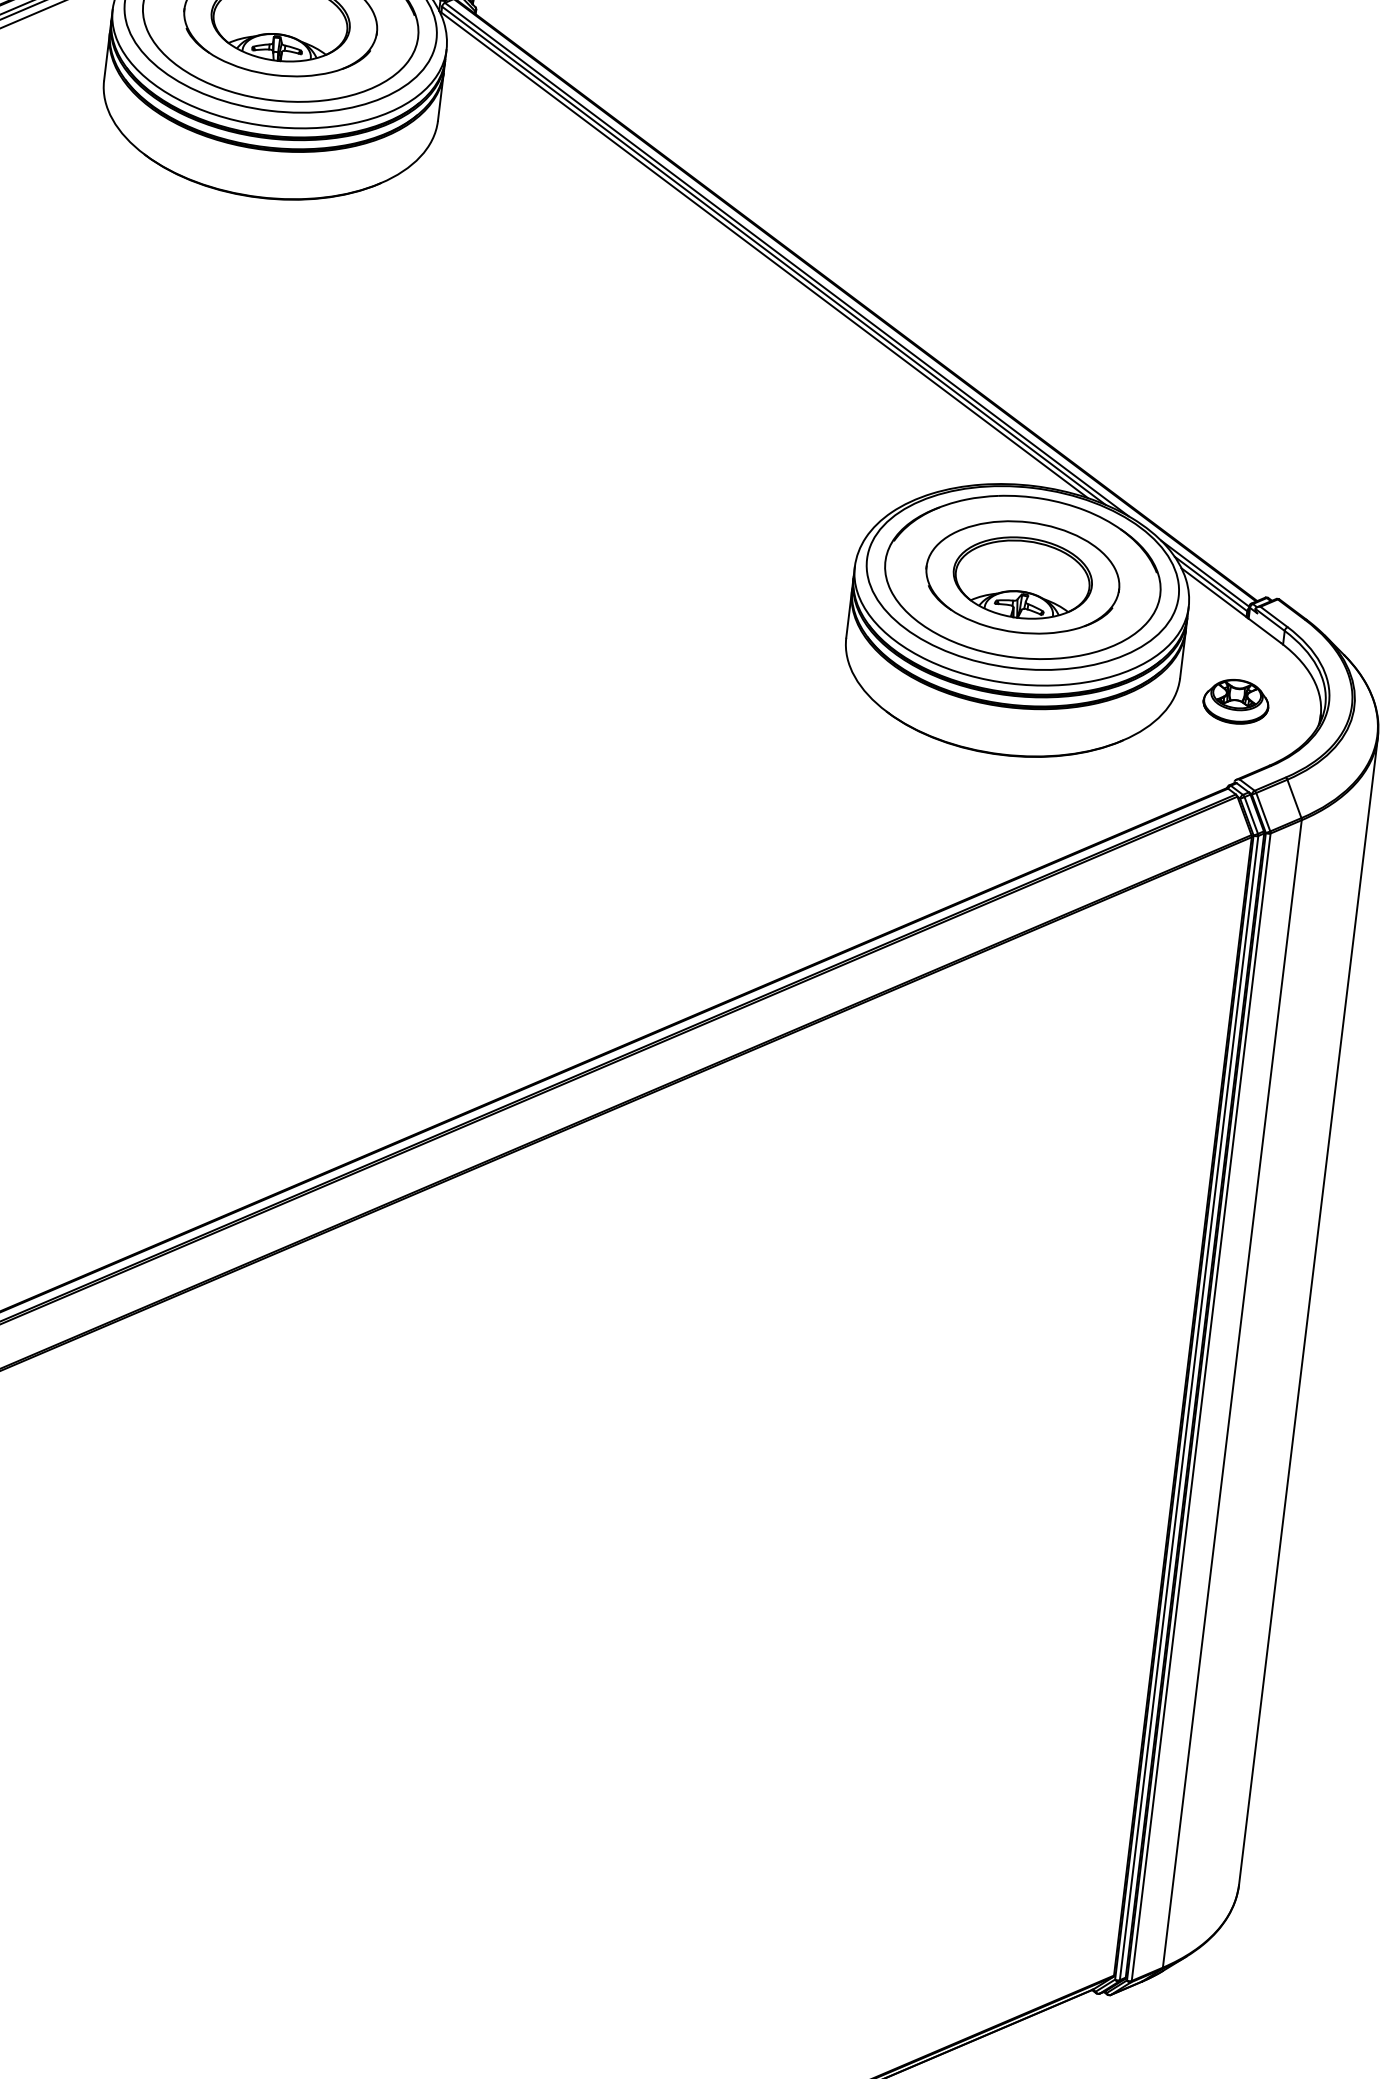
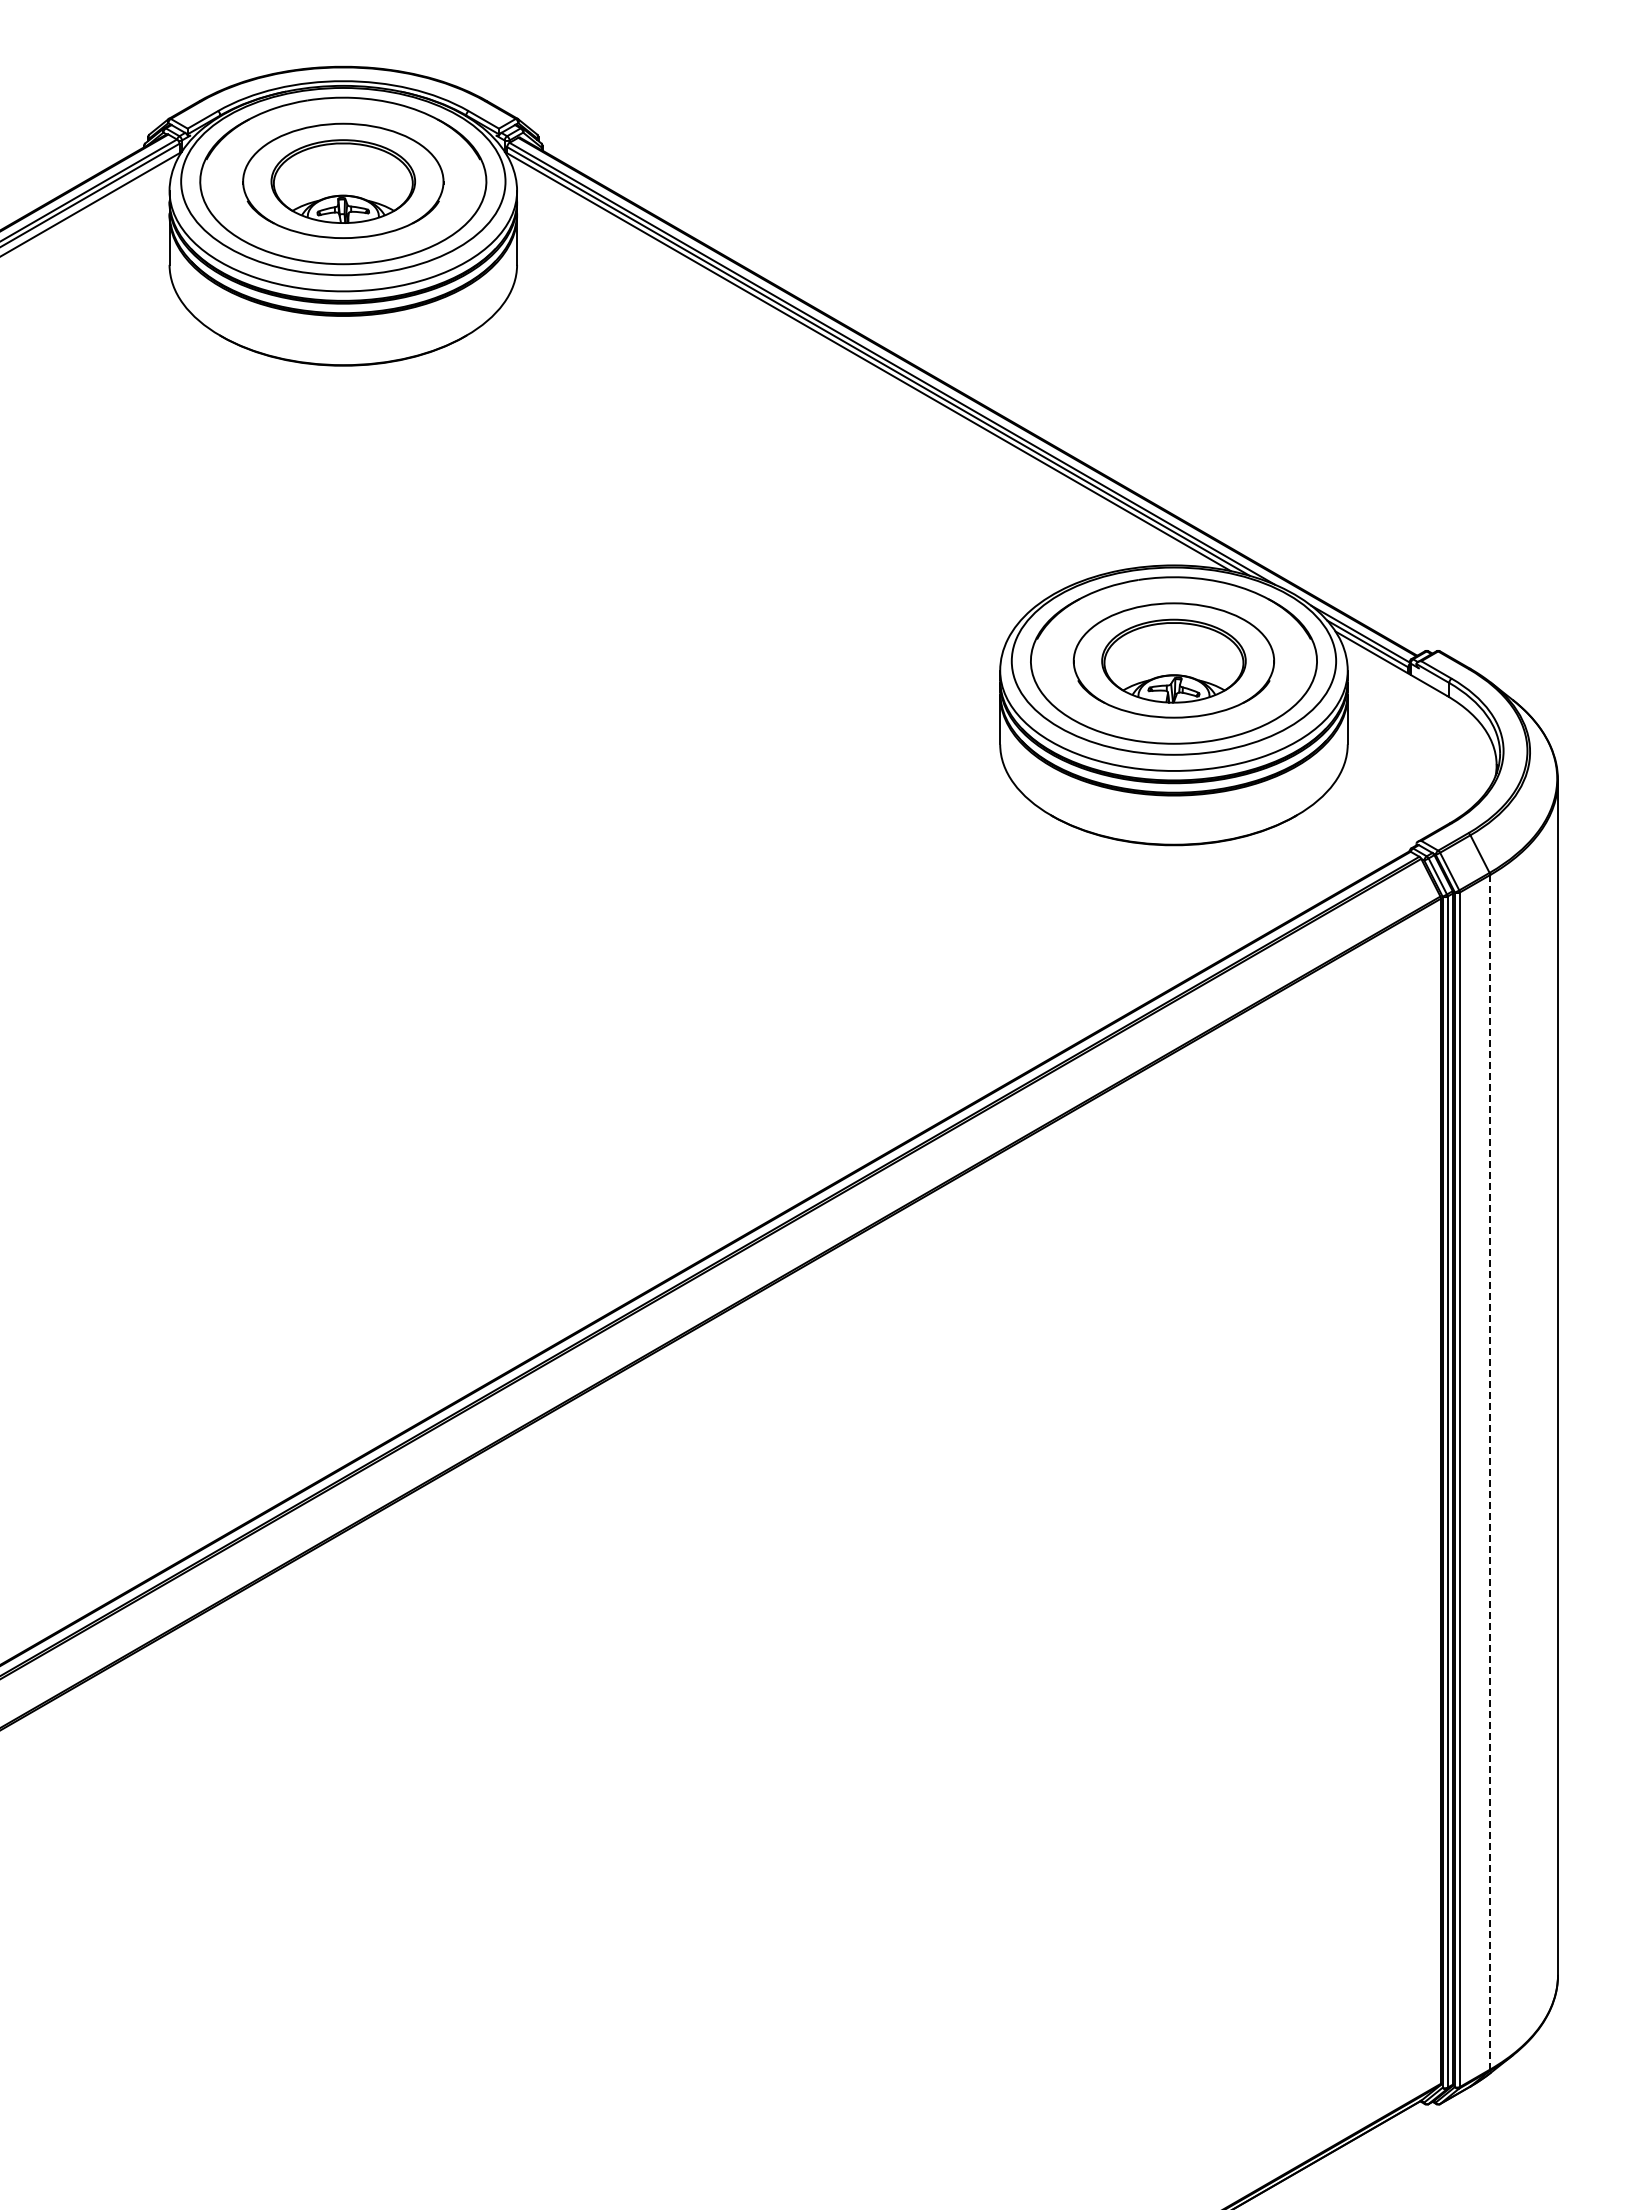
part: (1235, 701) -> (1407, 761), removed
line: (1232, 1394) -> (1490, 1472), solid -> dashed

